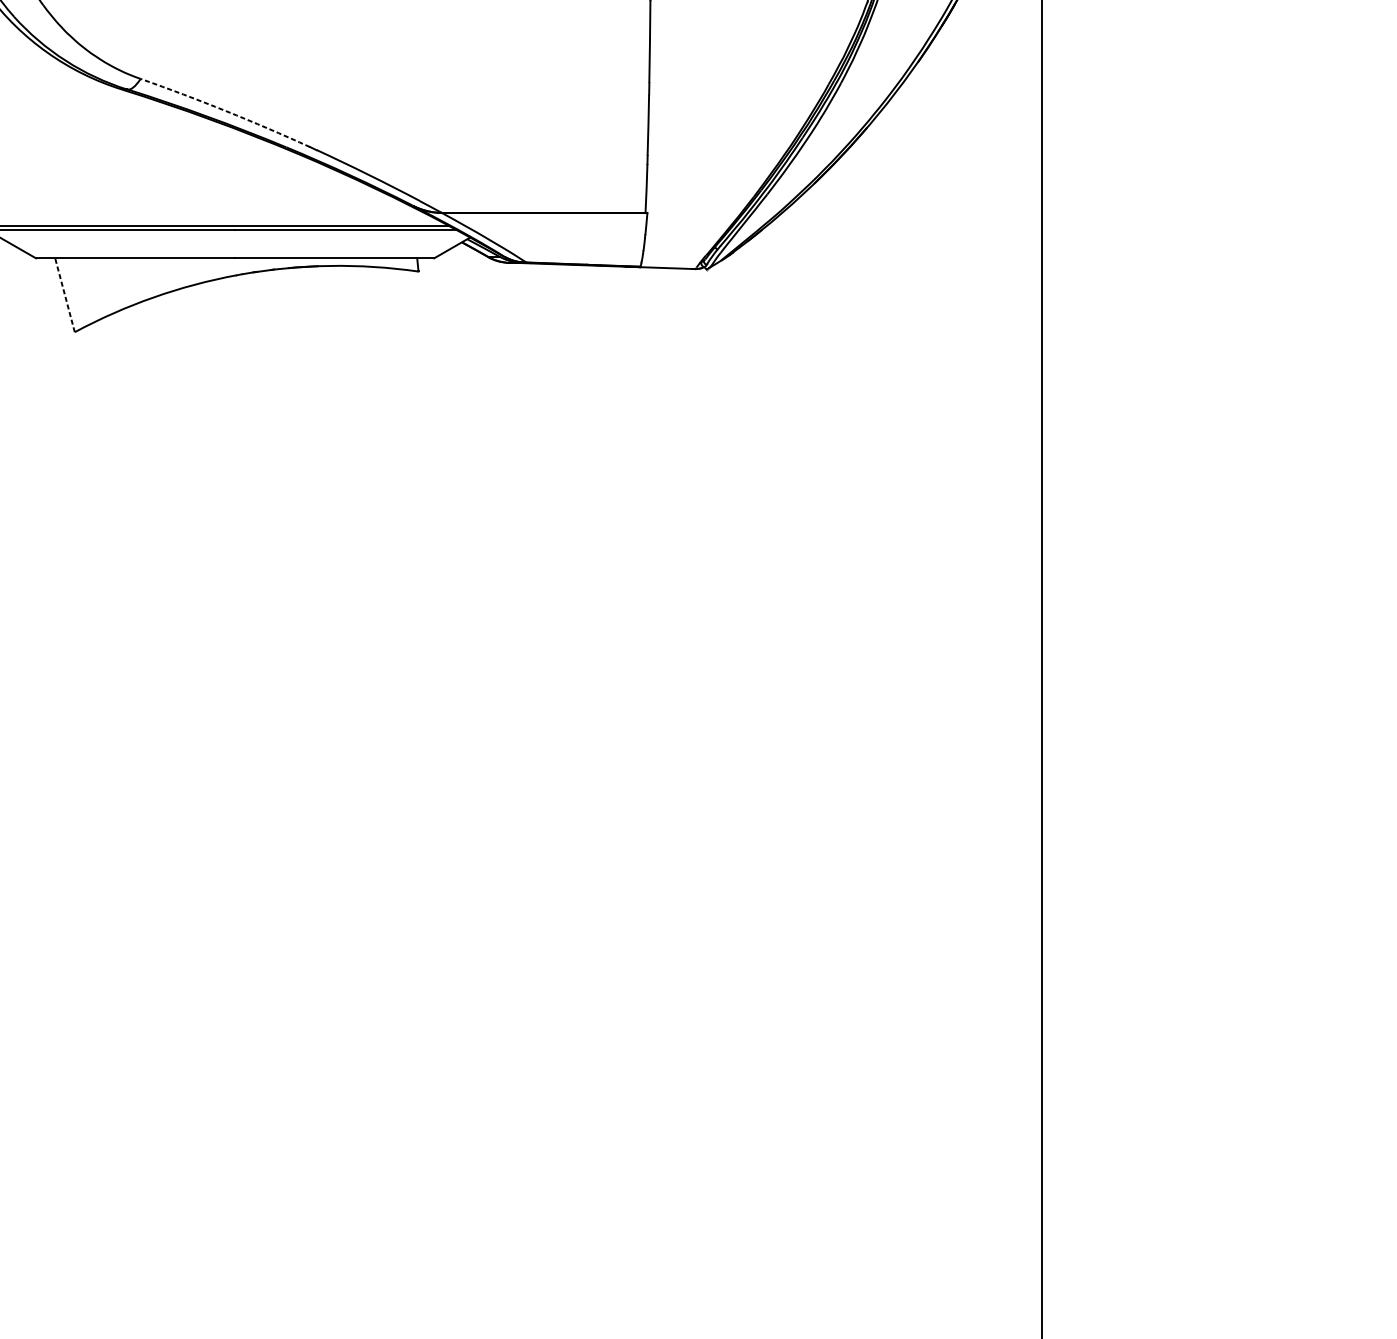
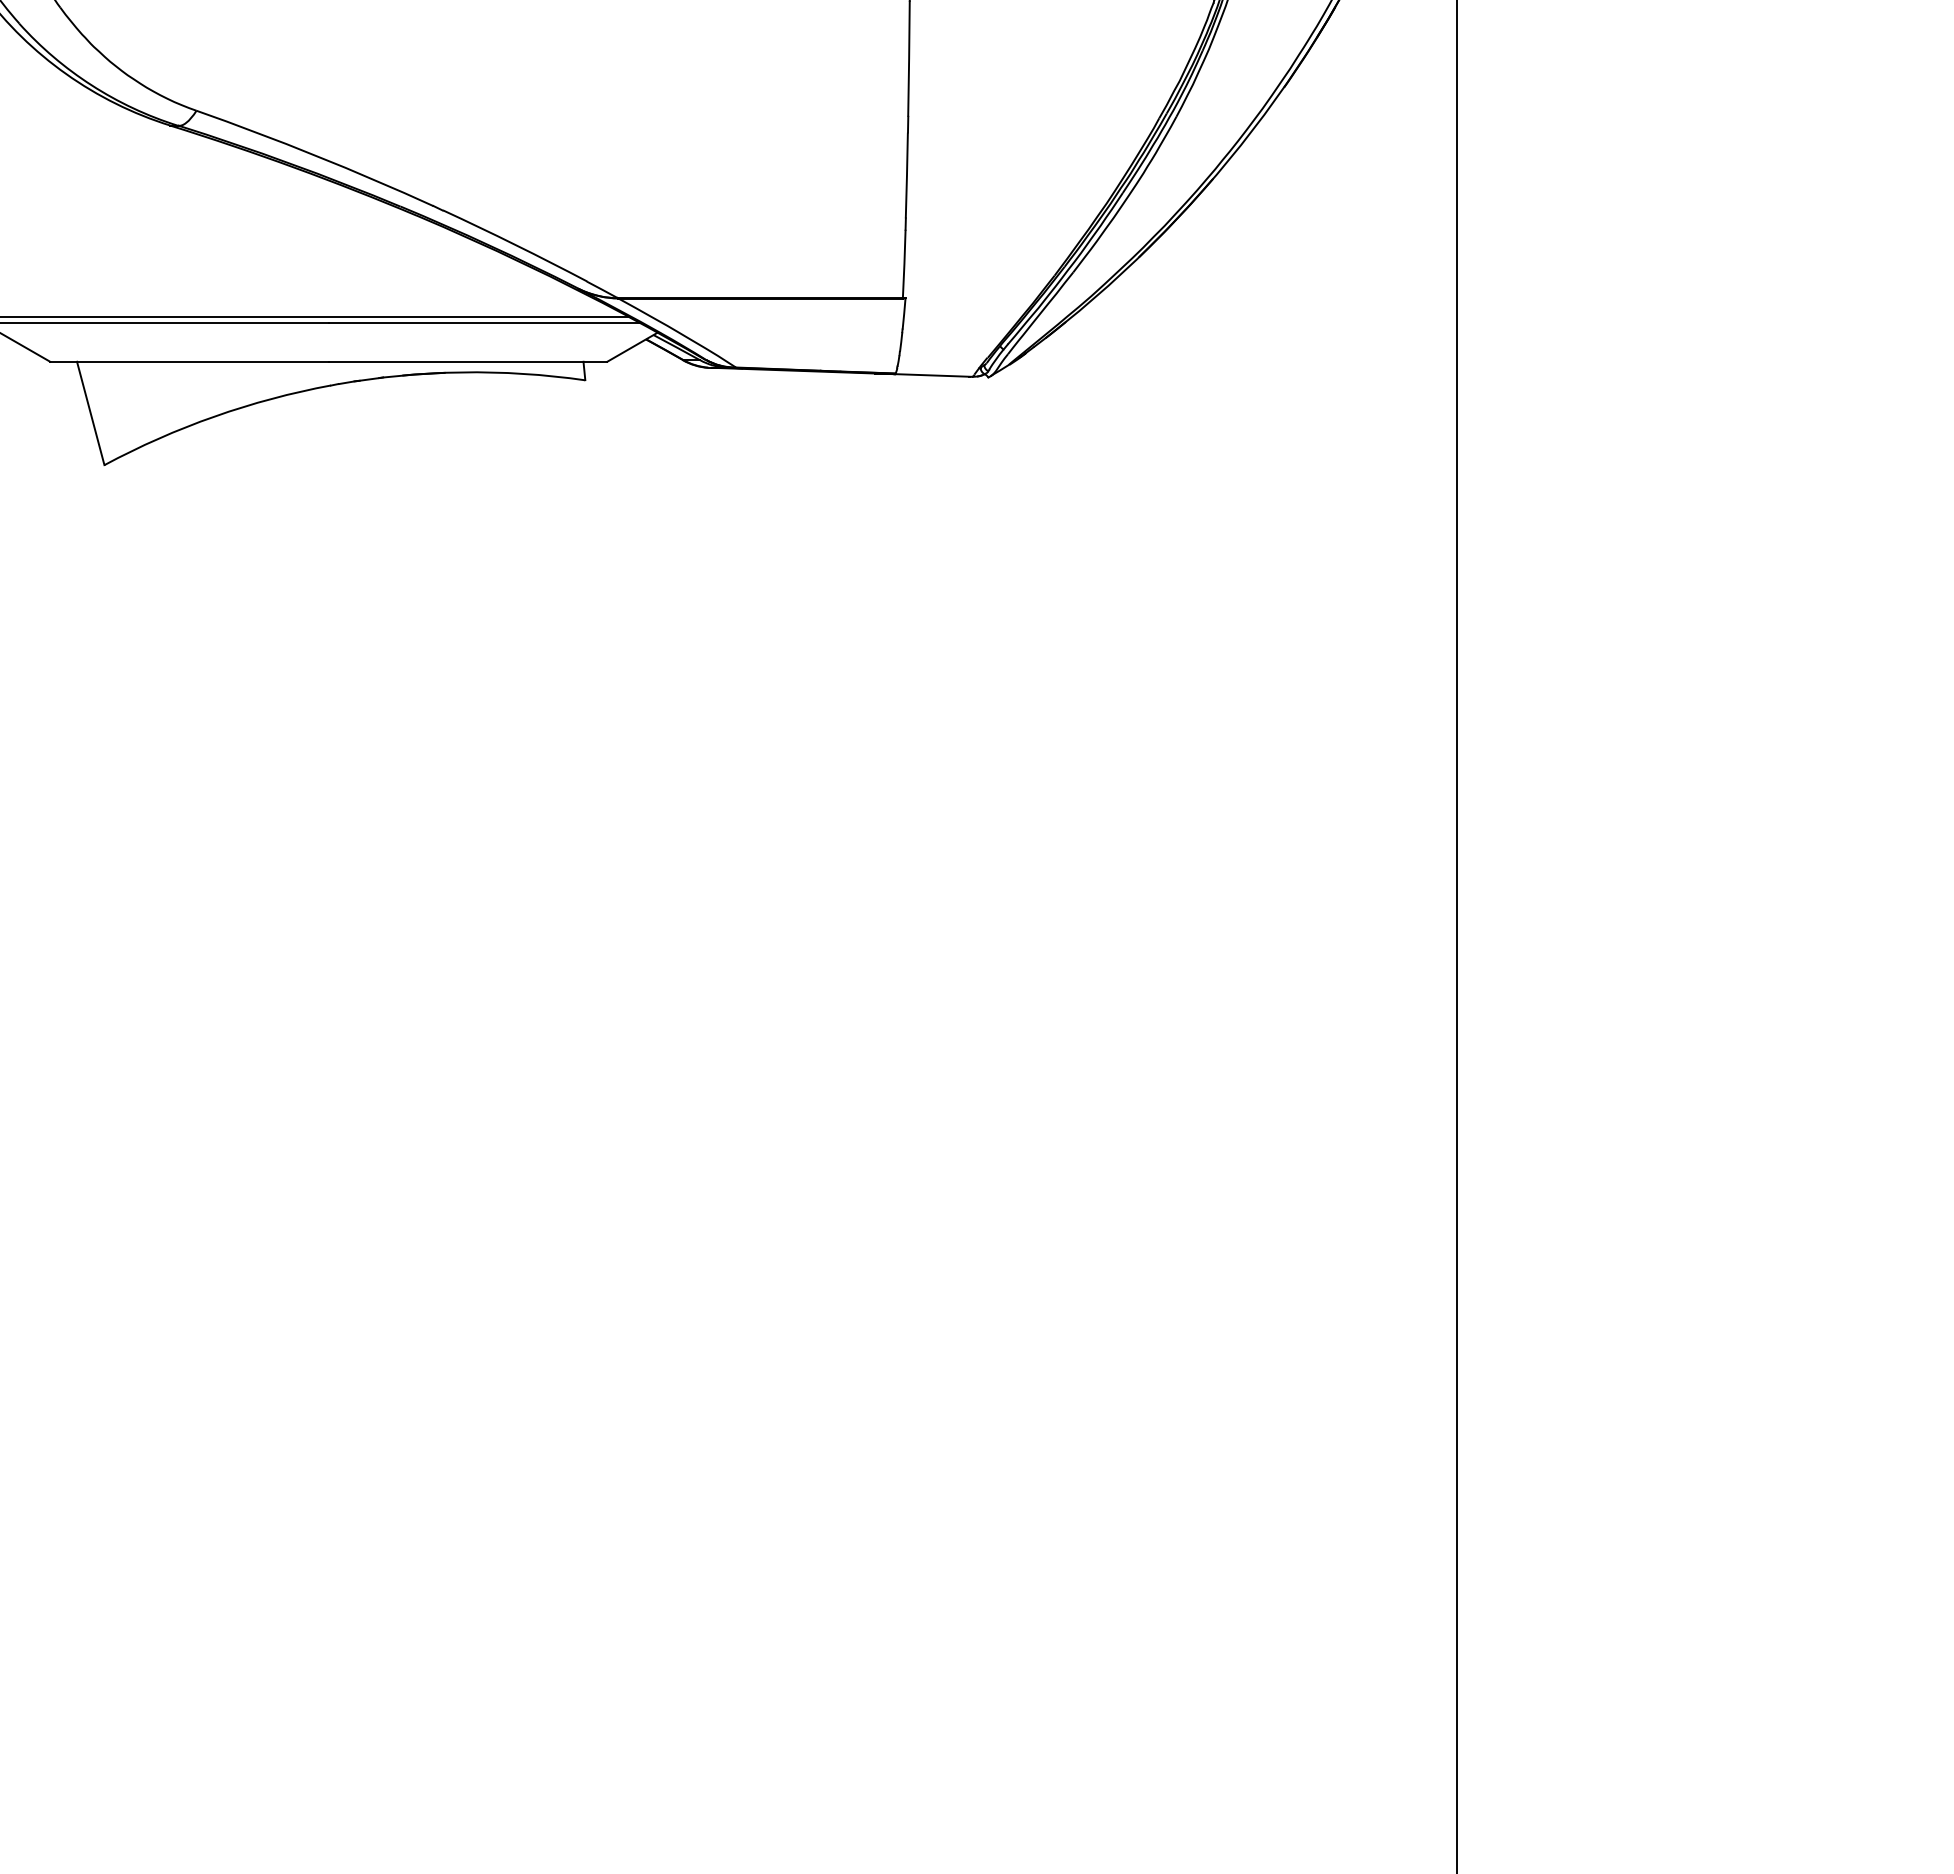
arc: (226, 110) -> (316, 155), dashed -> solid
line: (64, 294) -> (90, 412), dashed -> solid

